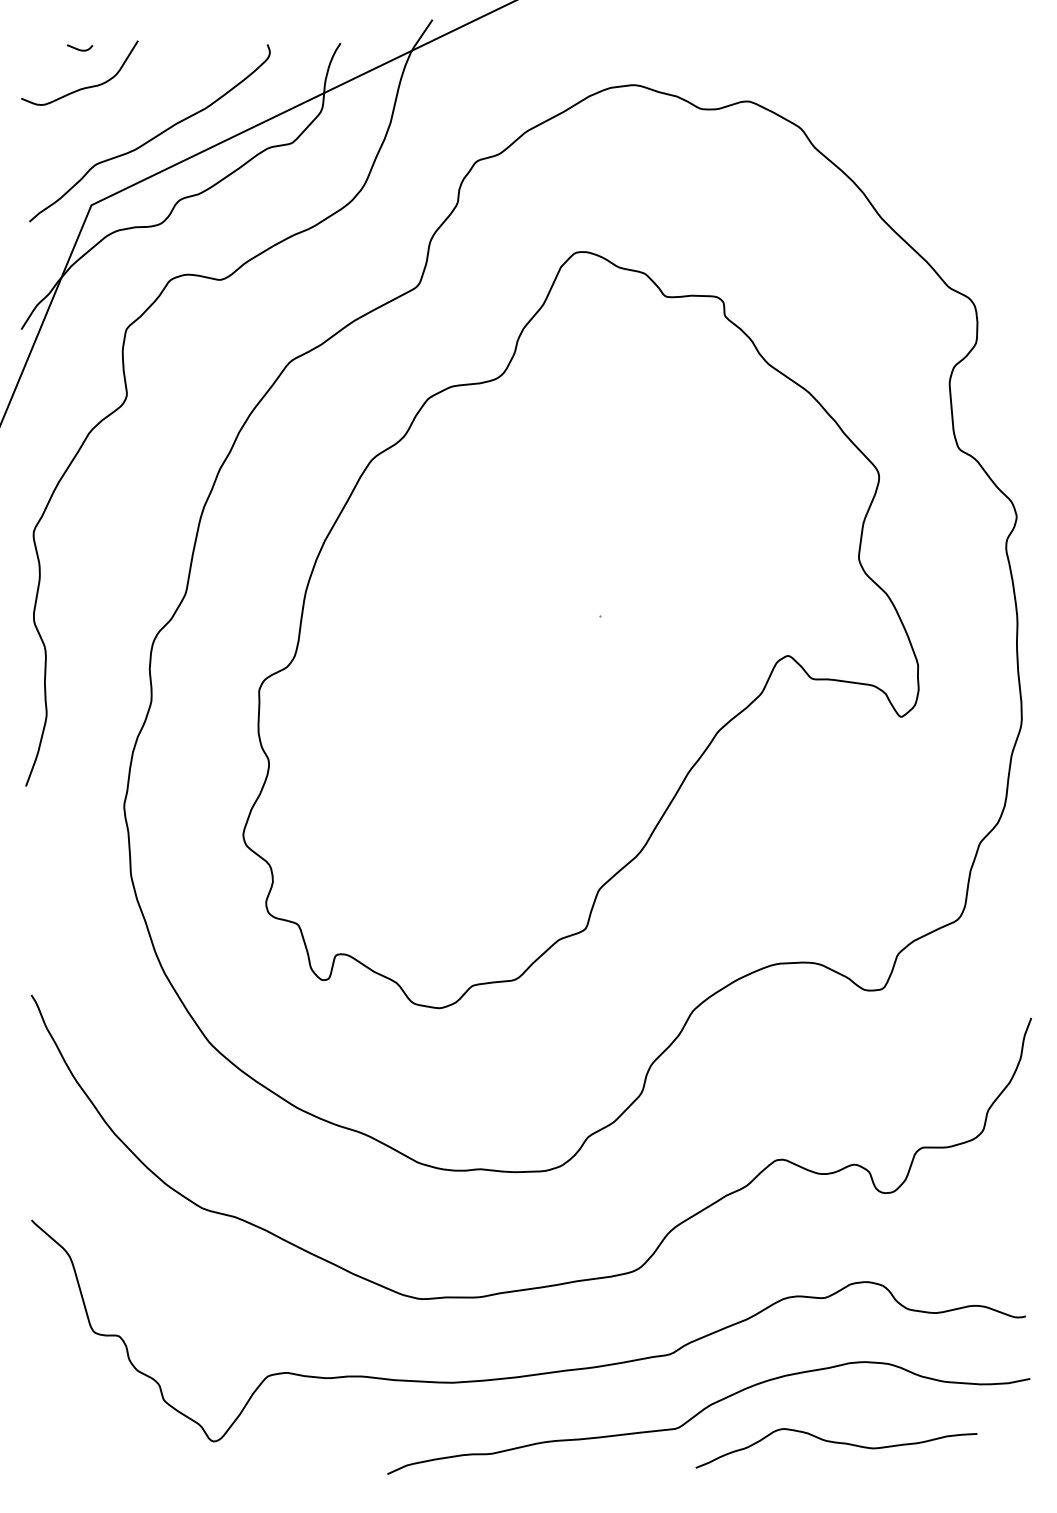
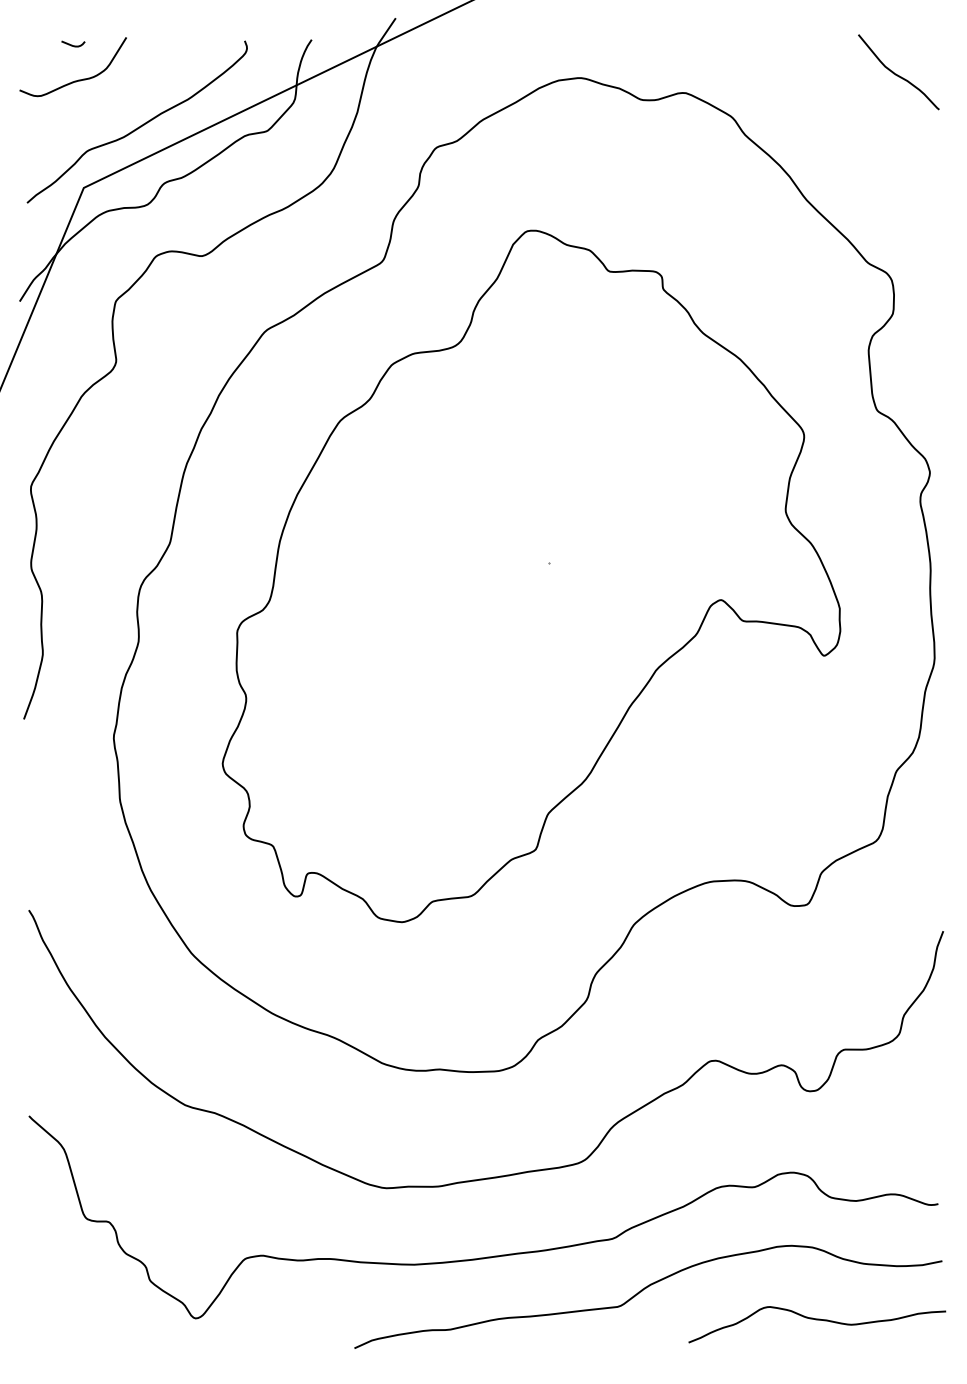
curve: (980, 80) -> (896, 73), added
curve: (836, 1443) -> (817, 1320), moved

